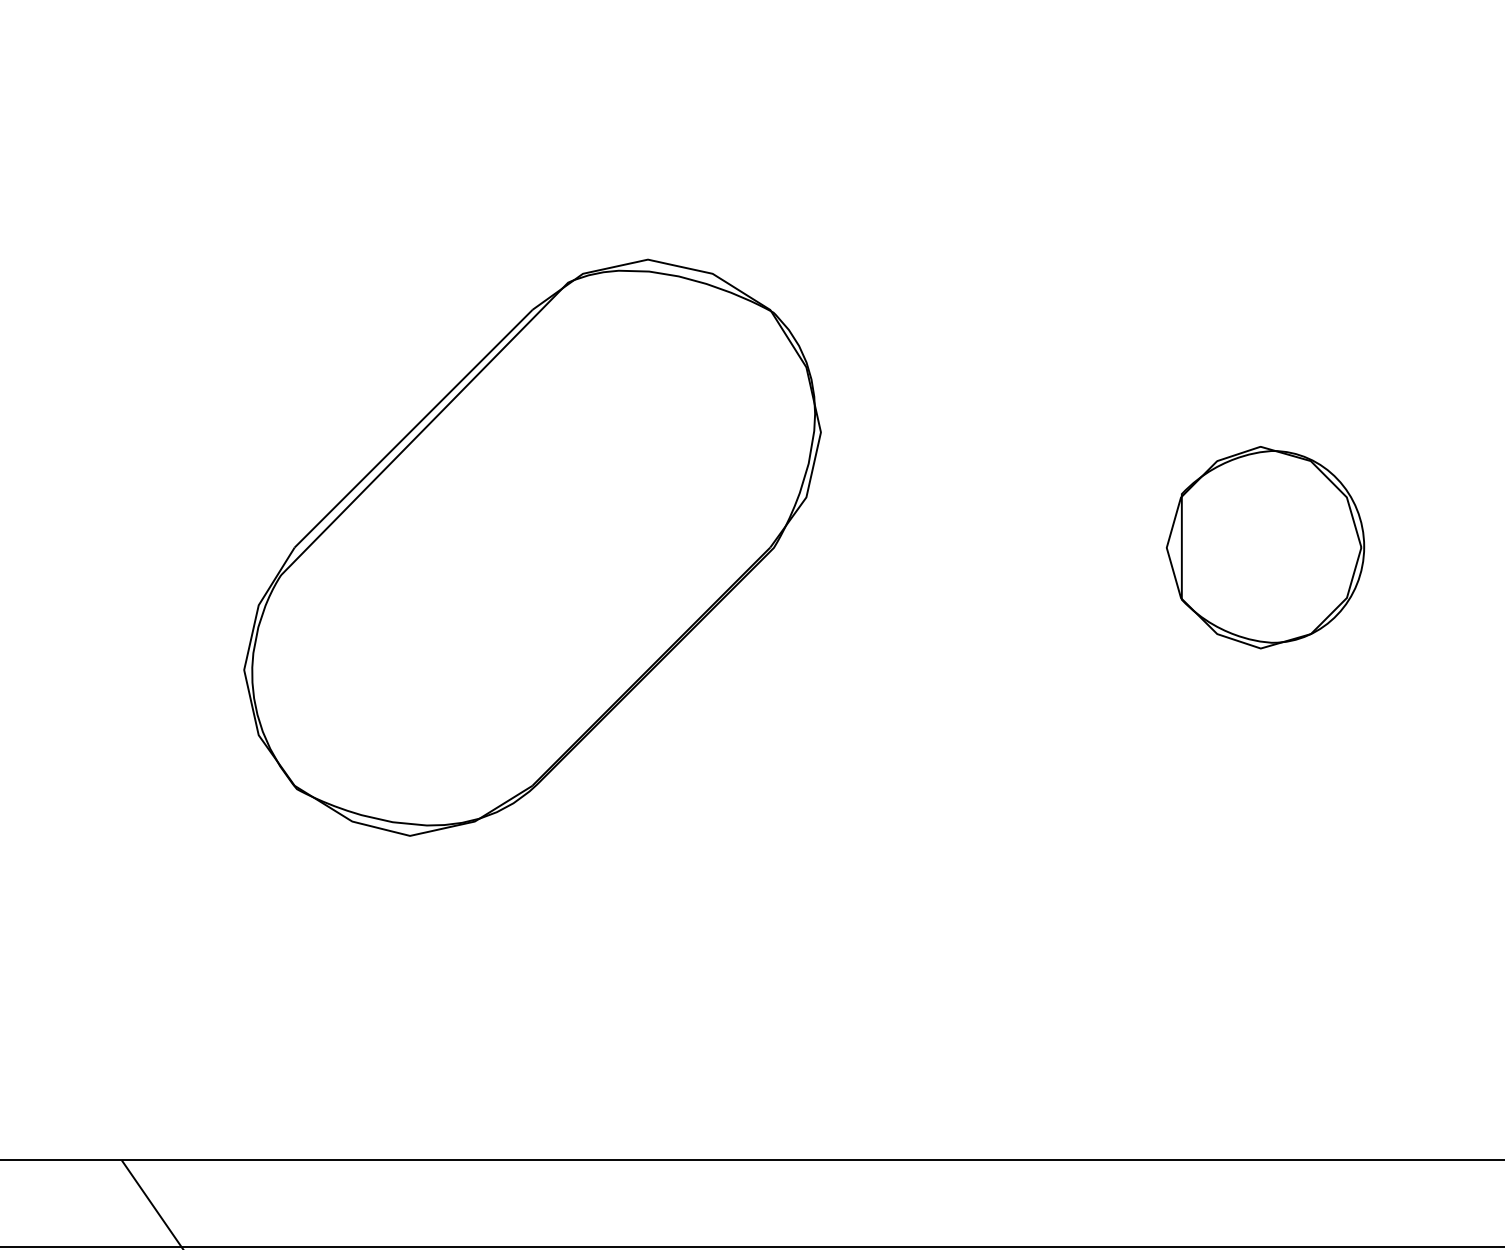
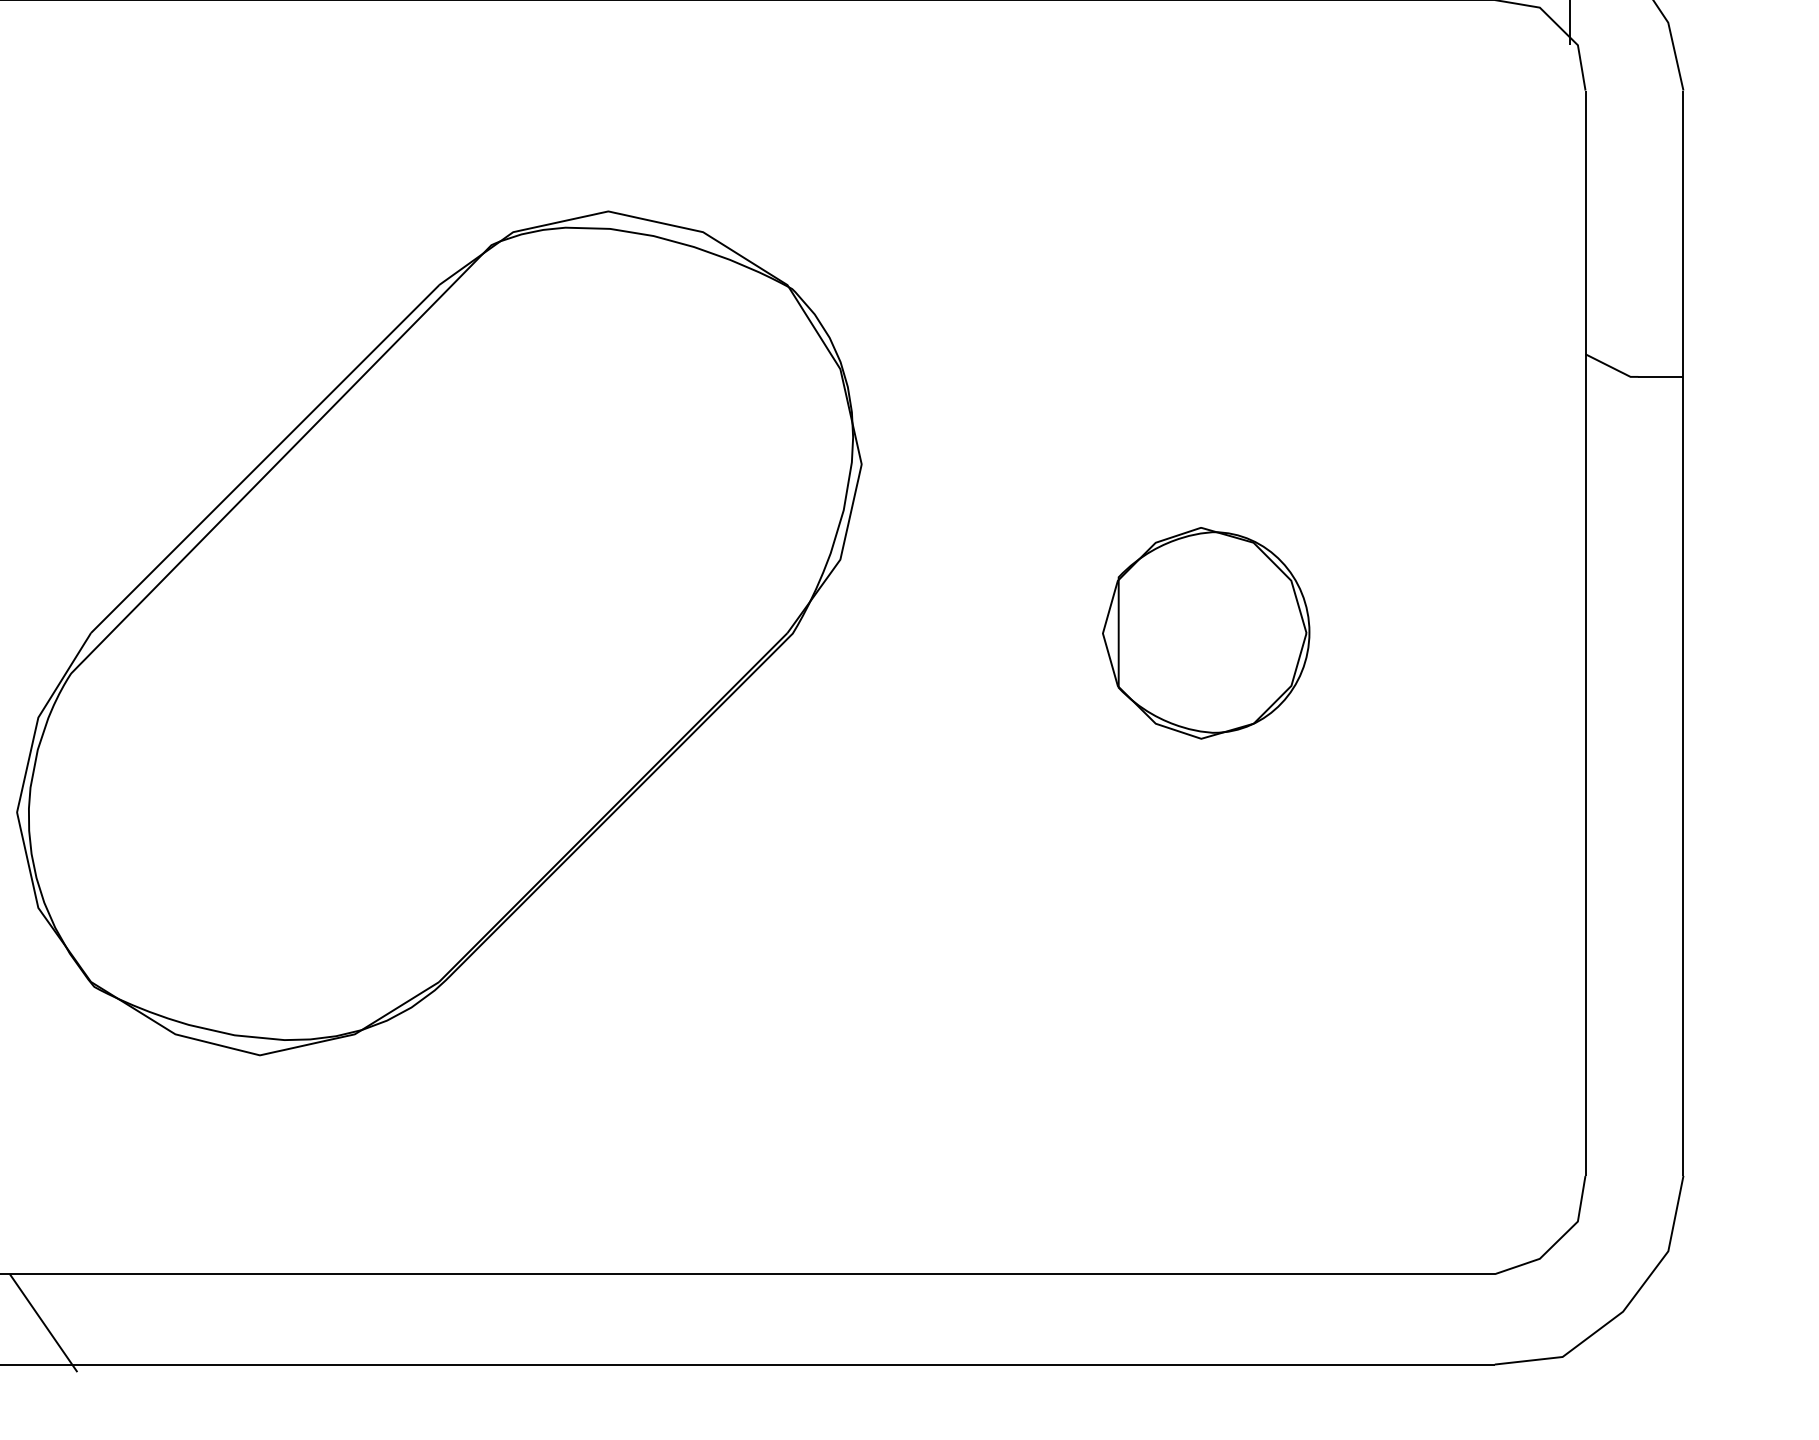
part: (532, 547) -> (439, 633), size x1.4

